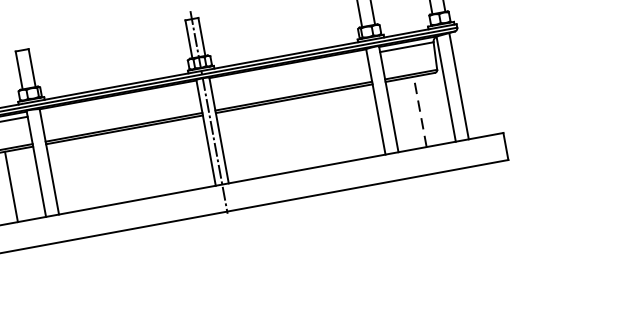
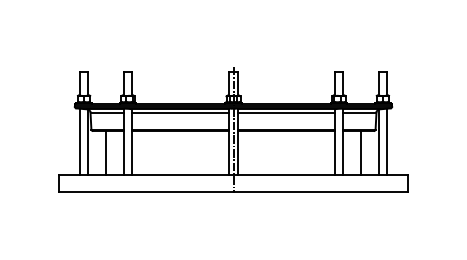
line: (289, 68) -> (286, 112), added
line: (118, 99) -> (180, 112), added
line: (420, 112) -> (360, 153), dashed -> solid

